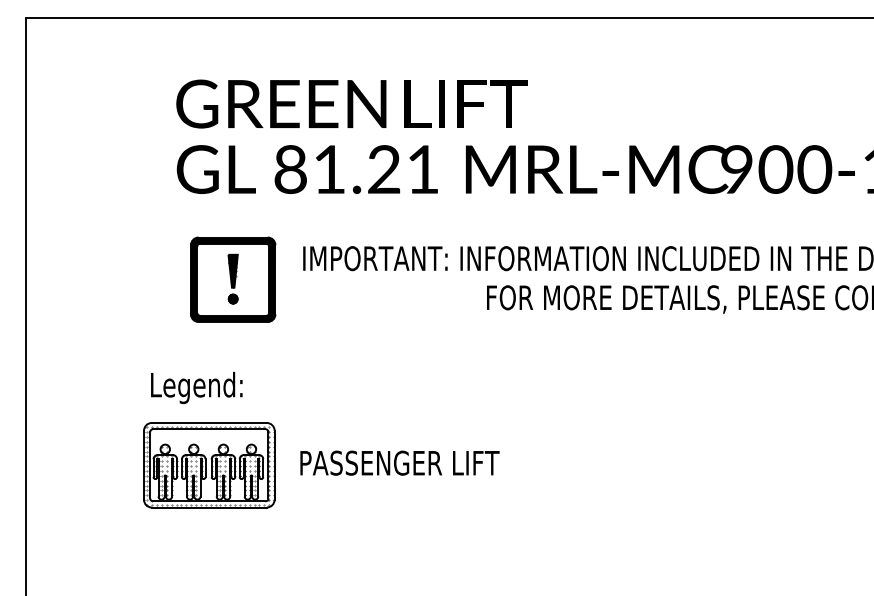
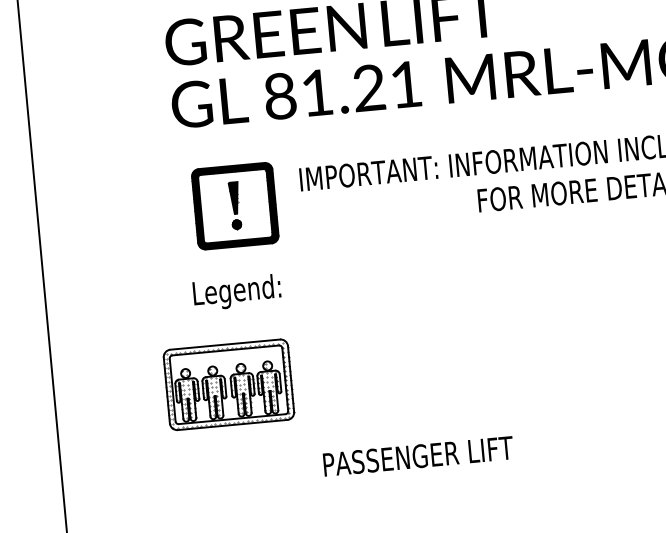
text: (196, 387) -> (236, 292), moved
text: (399, 462) -> (418, 455), moved

